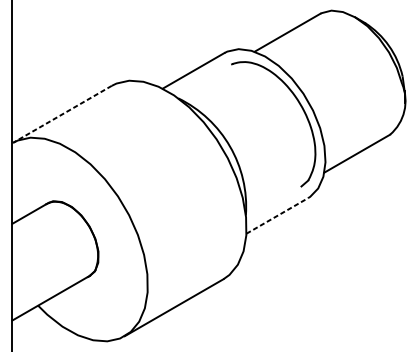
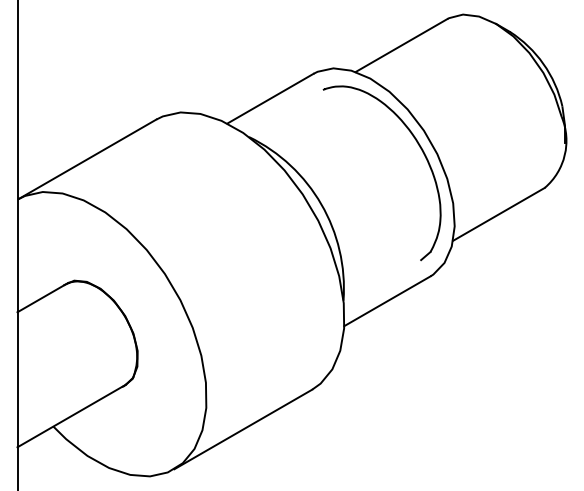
line: (62, 114) -> (87, 159), dashed -> solid
line: (277, 216) -> (387, 301), dashed -> solid

